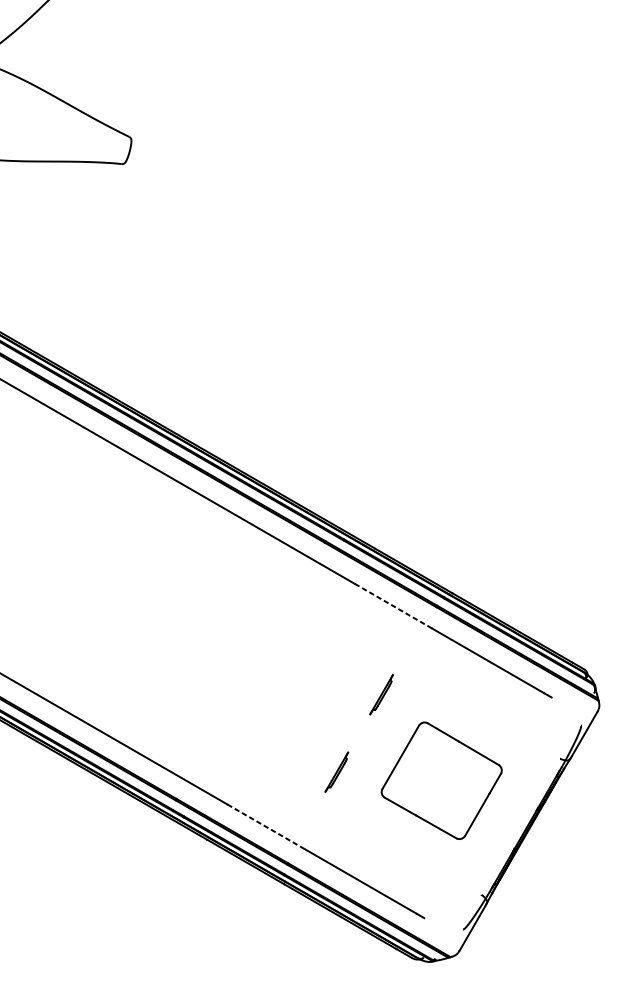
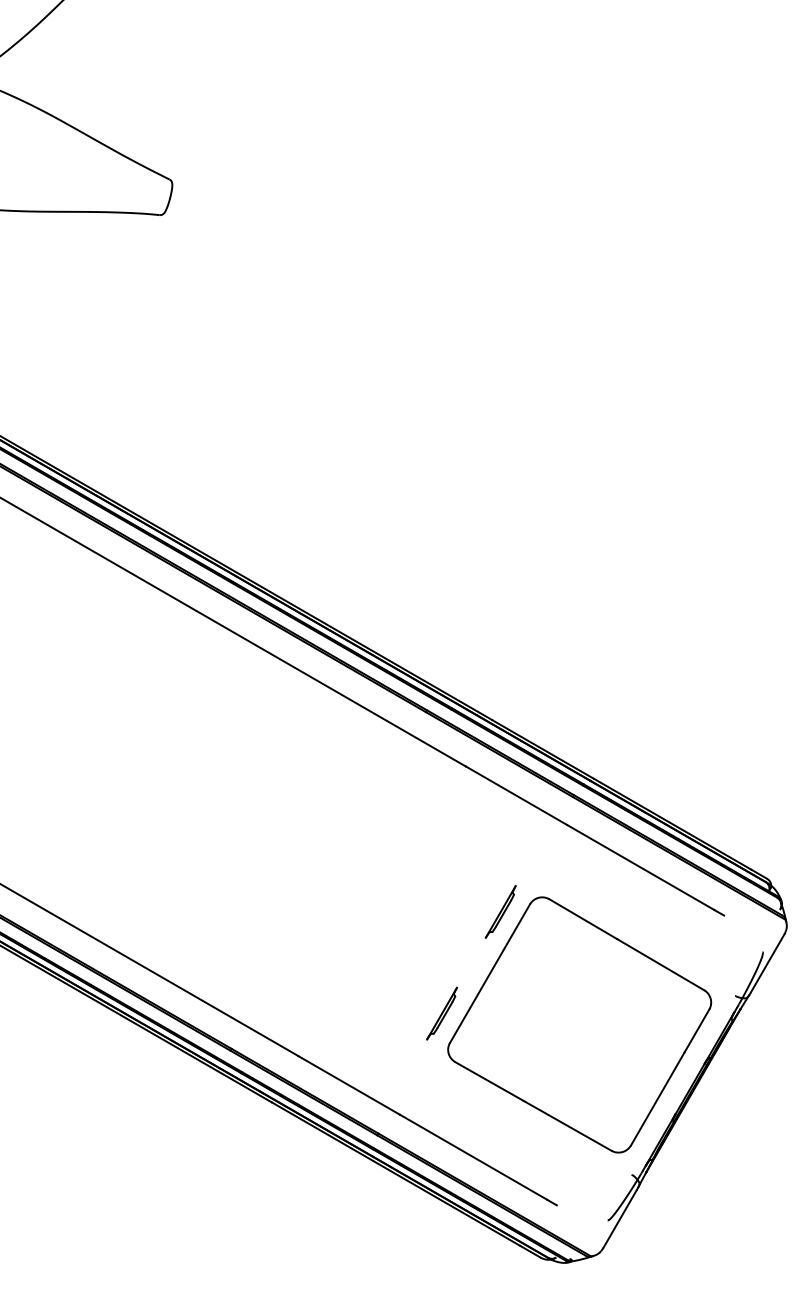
line: (393, 606) -> (516, 795), dashed -> solid
part: (441, 780) -> (579, 1024), size x1.67
line: (266, 826) -> (349, 1085), dashed -> solid

